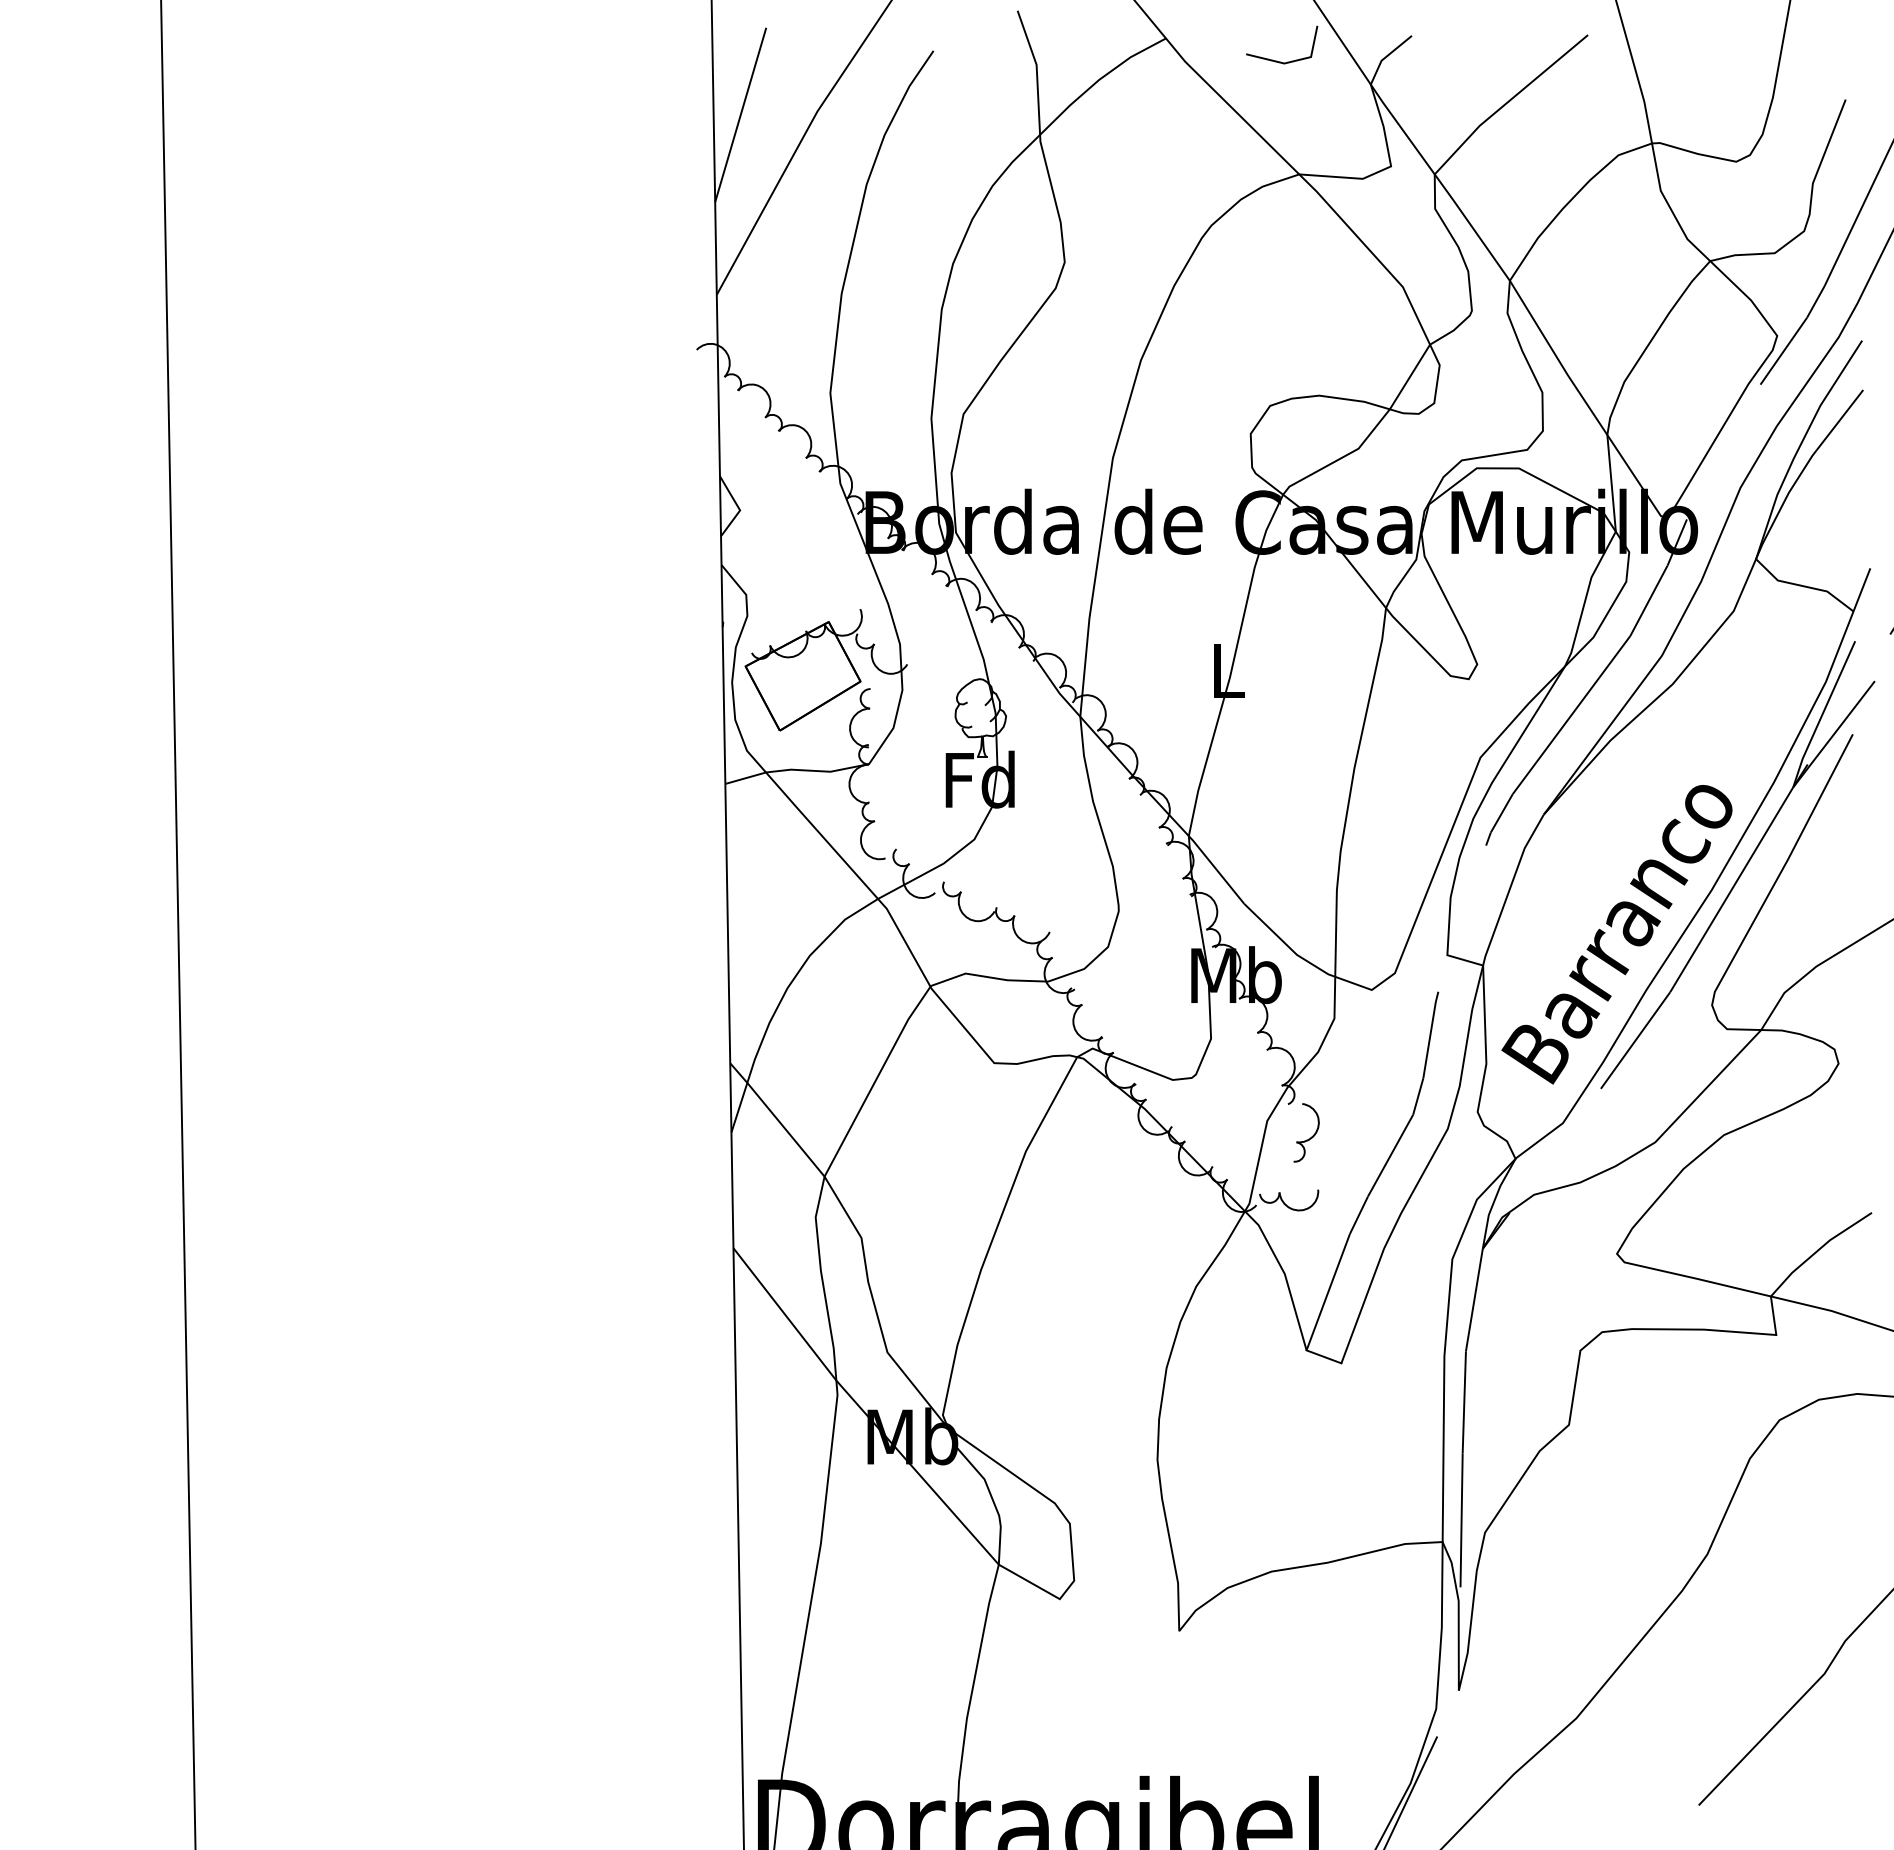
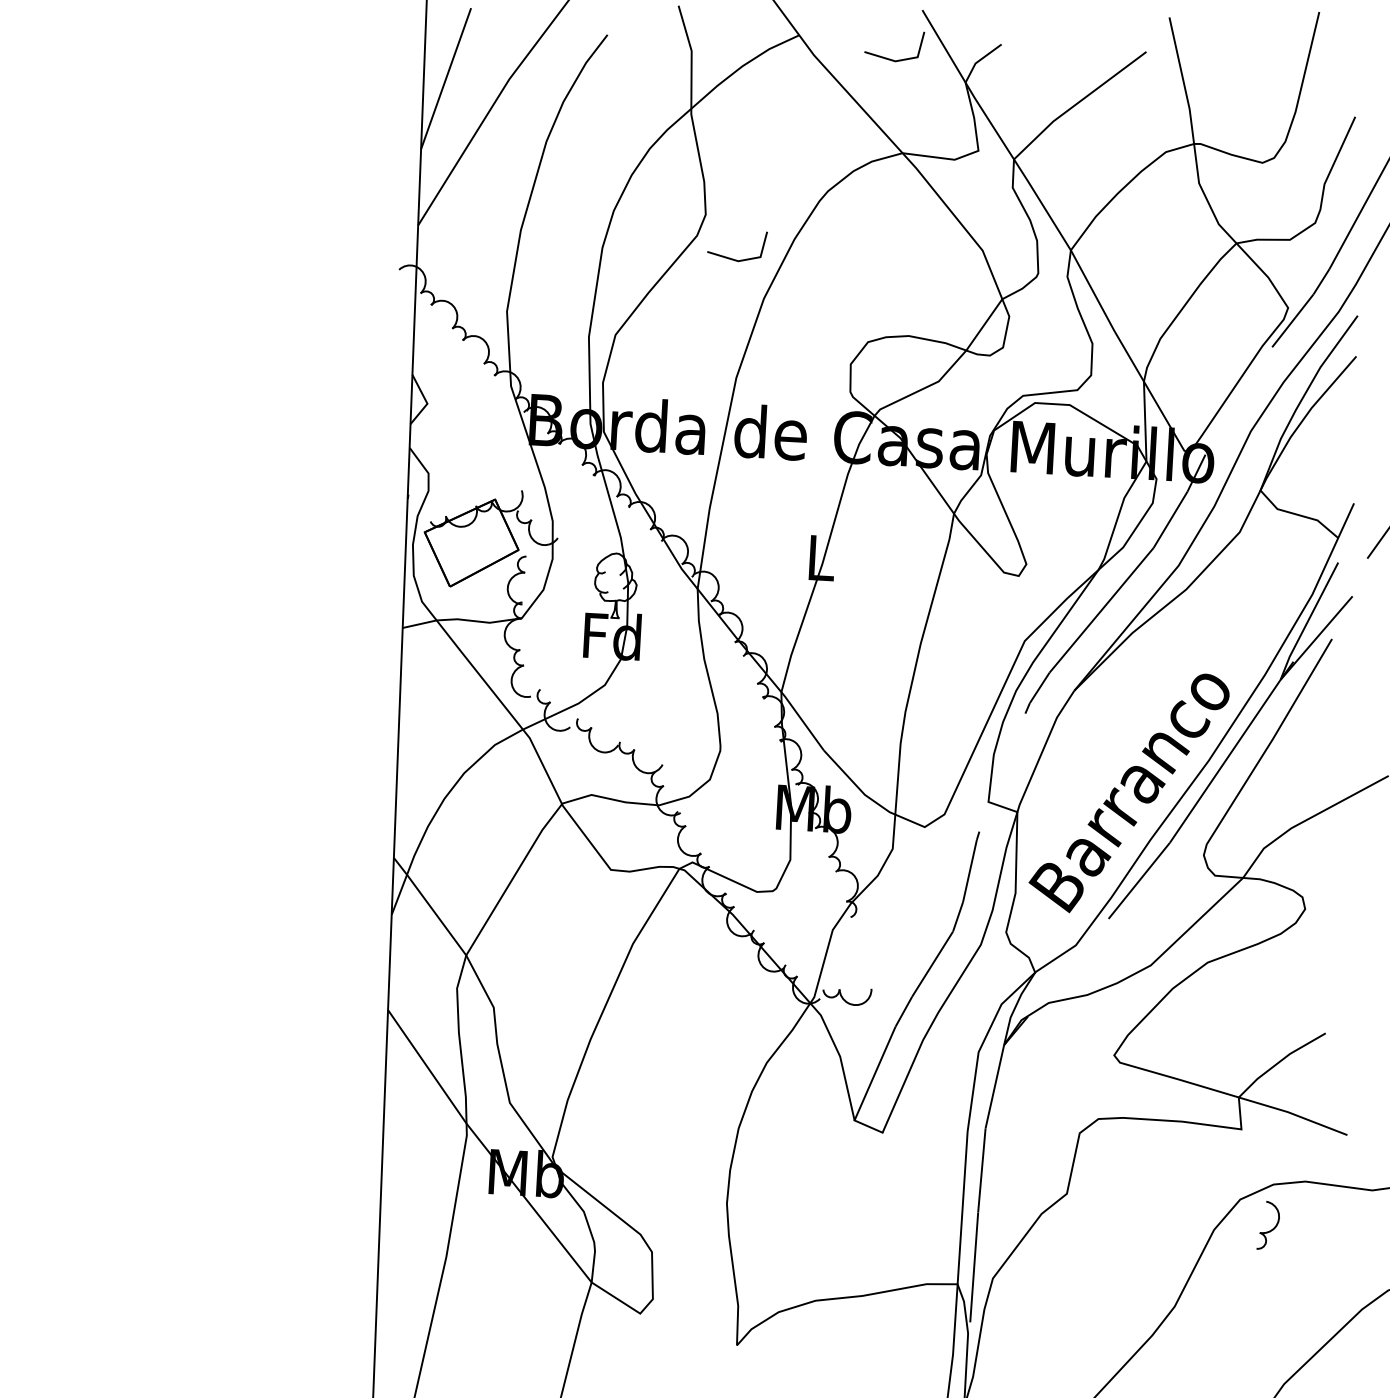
line: (1100, 313) -> (732, 258), added
part: (1308, 1138) -> (1269, 1230), moved

